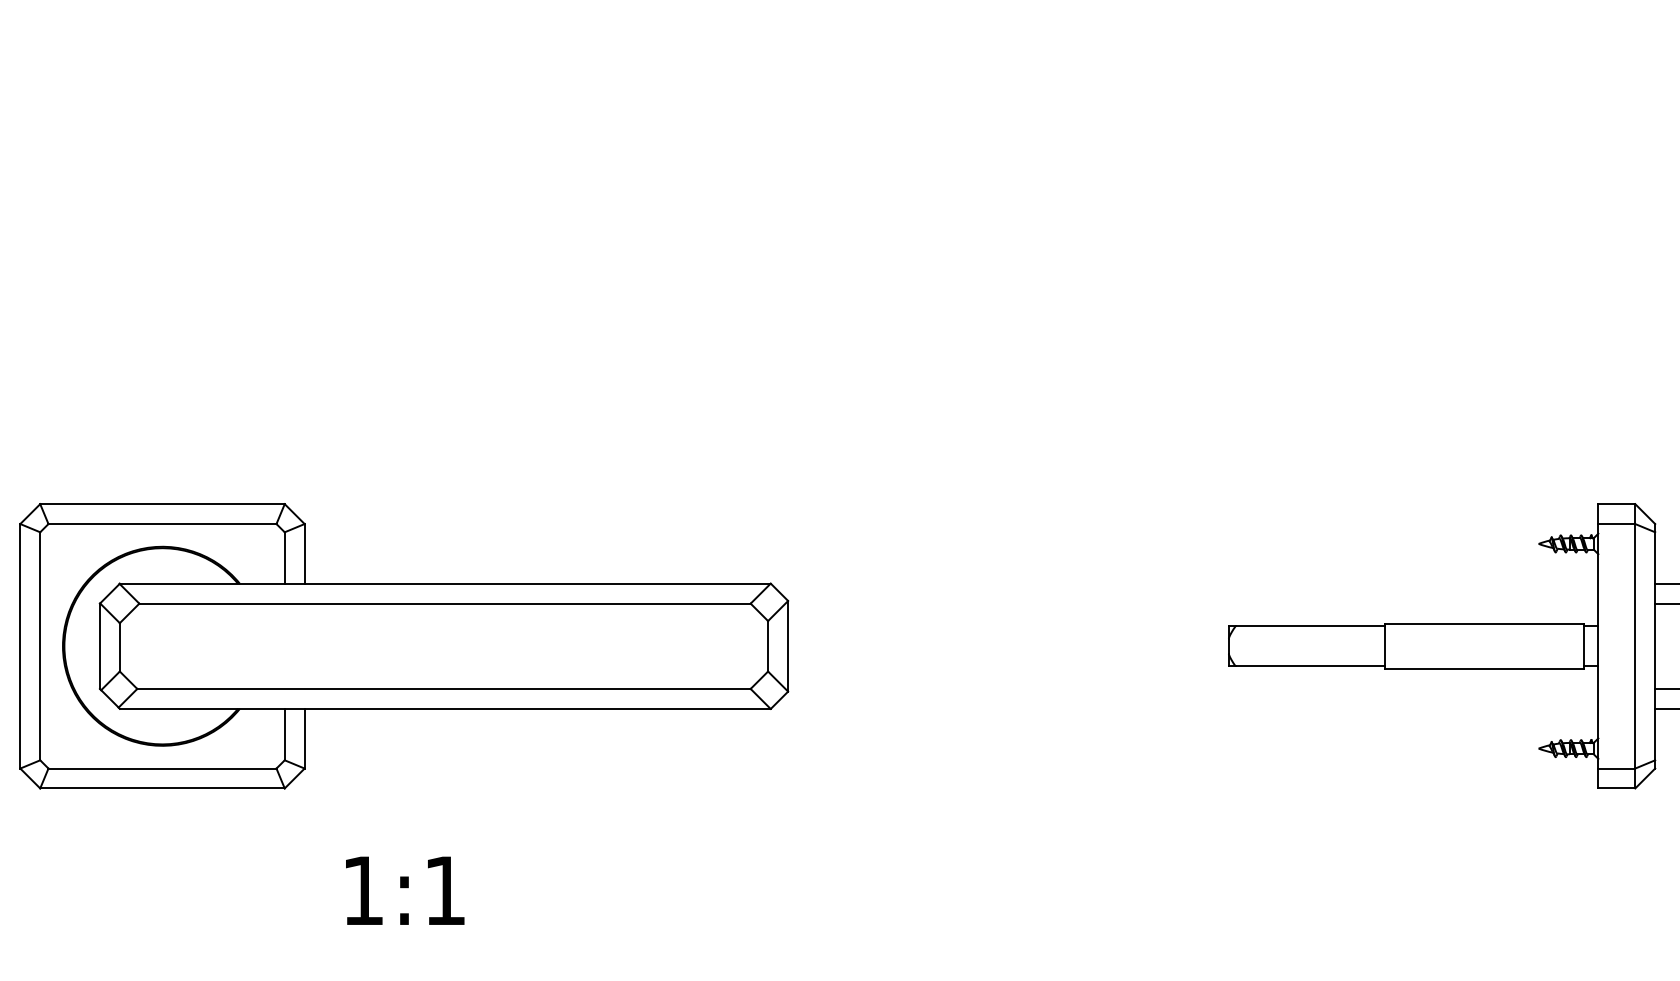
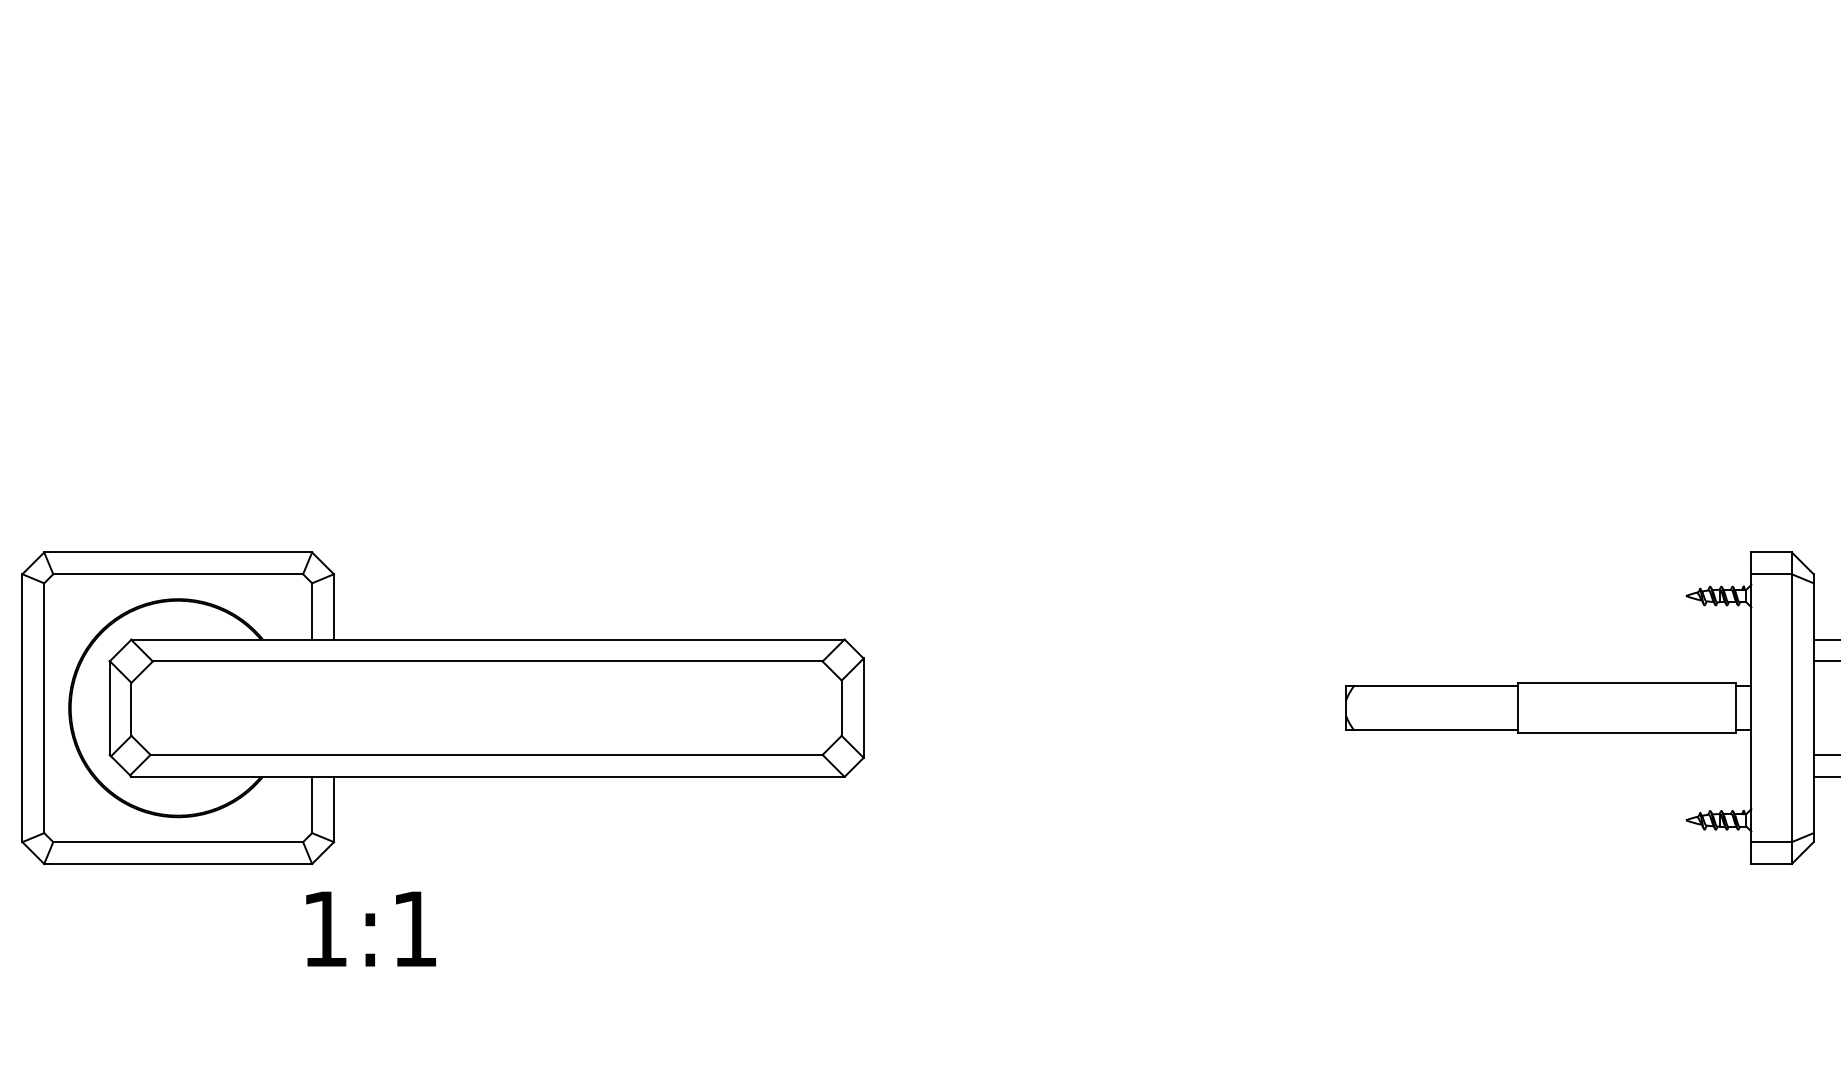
text: (404, 890) -> (370, 928), moved

